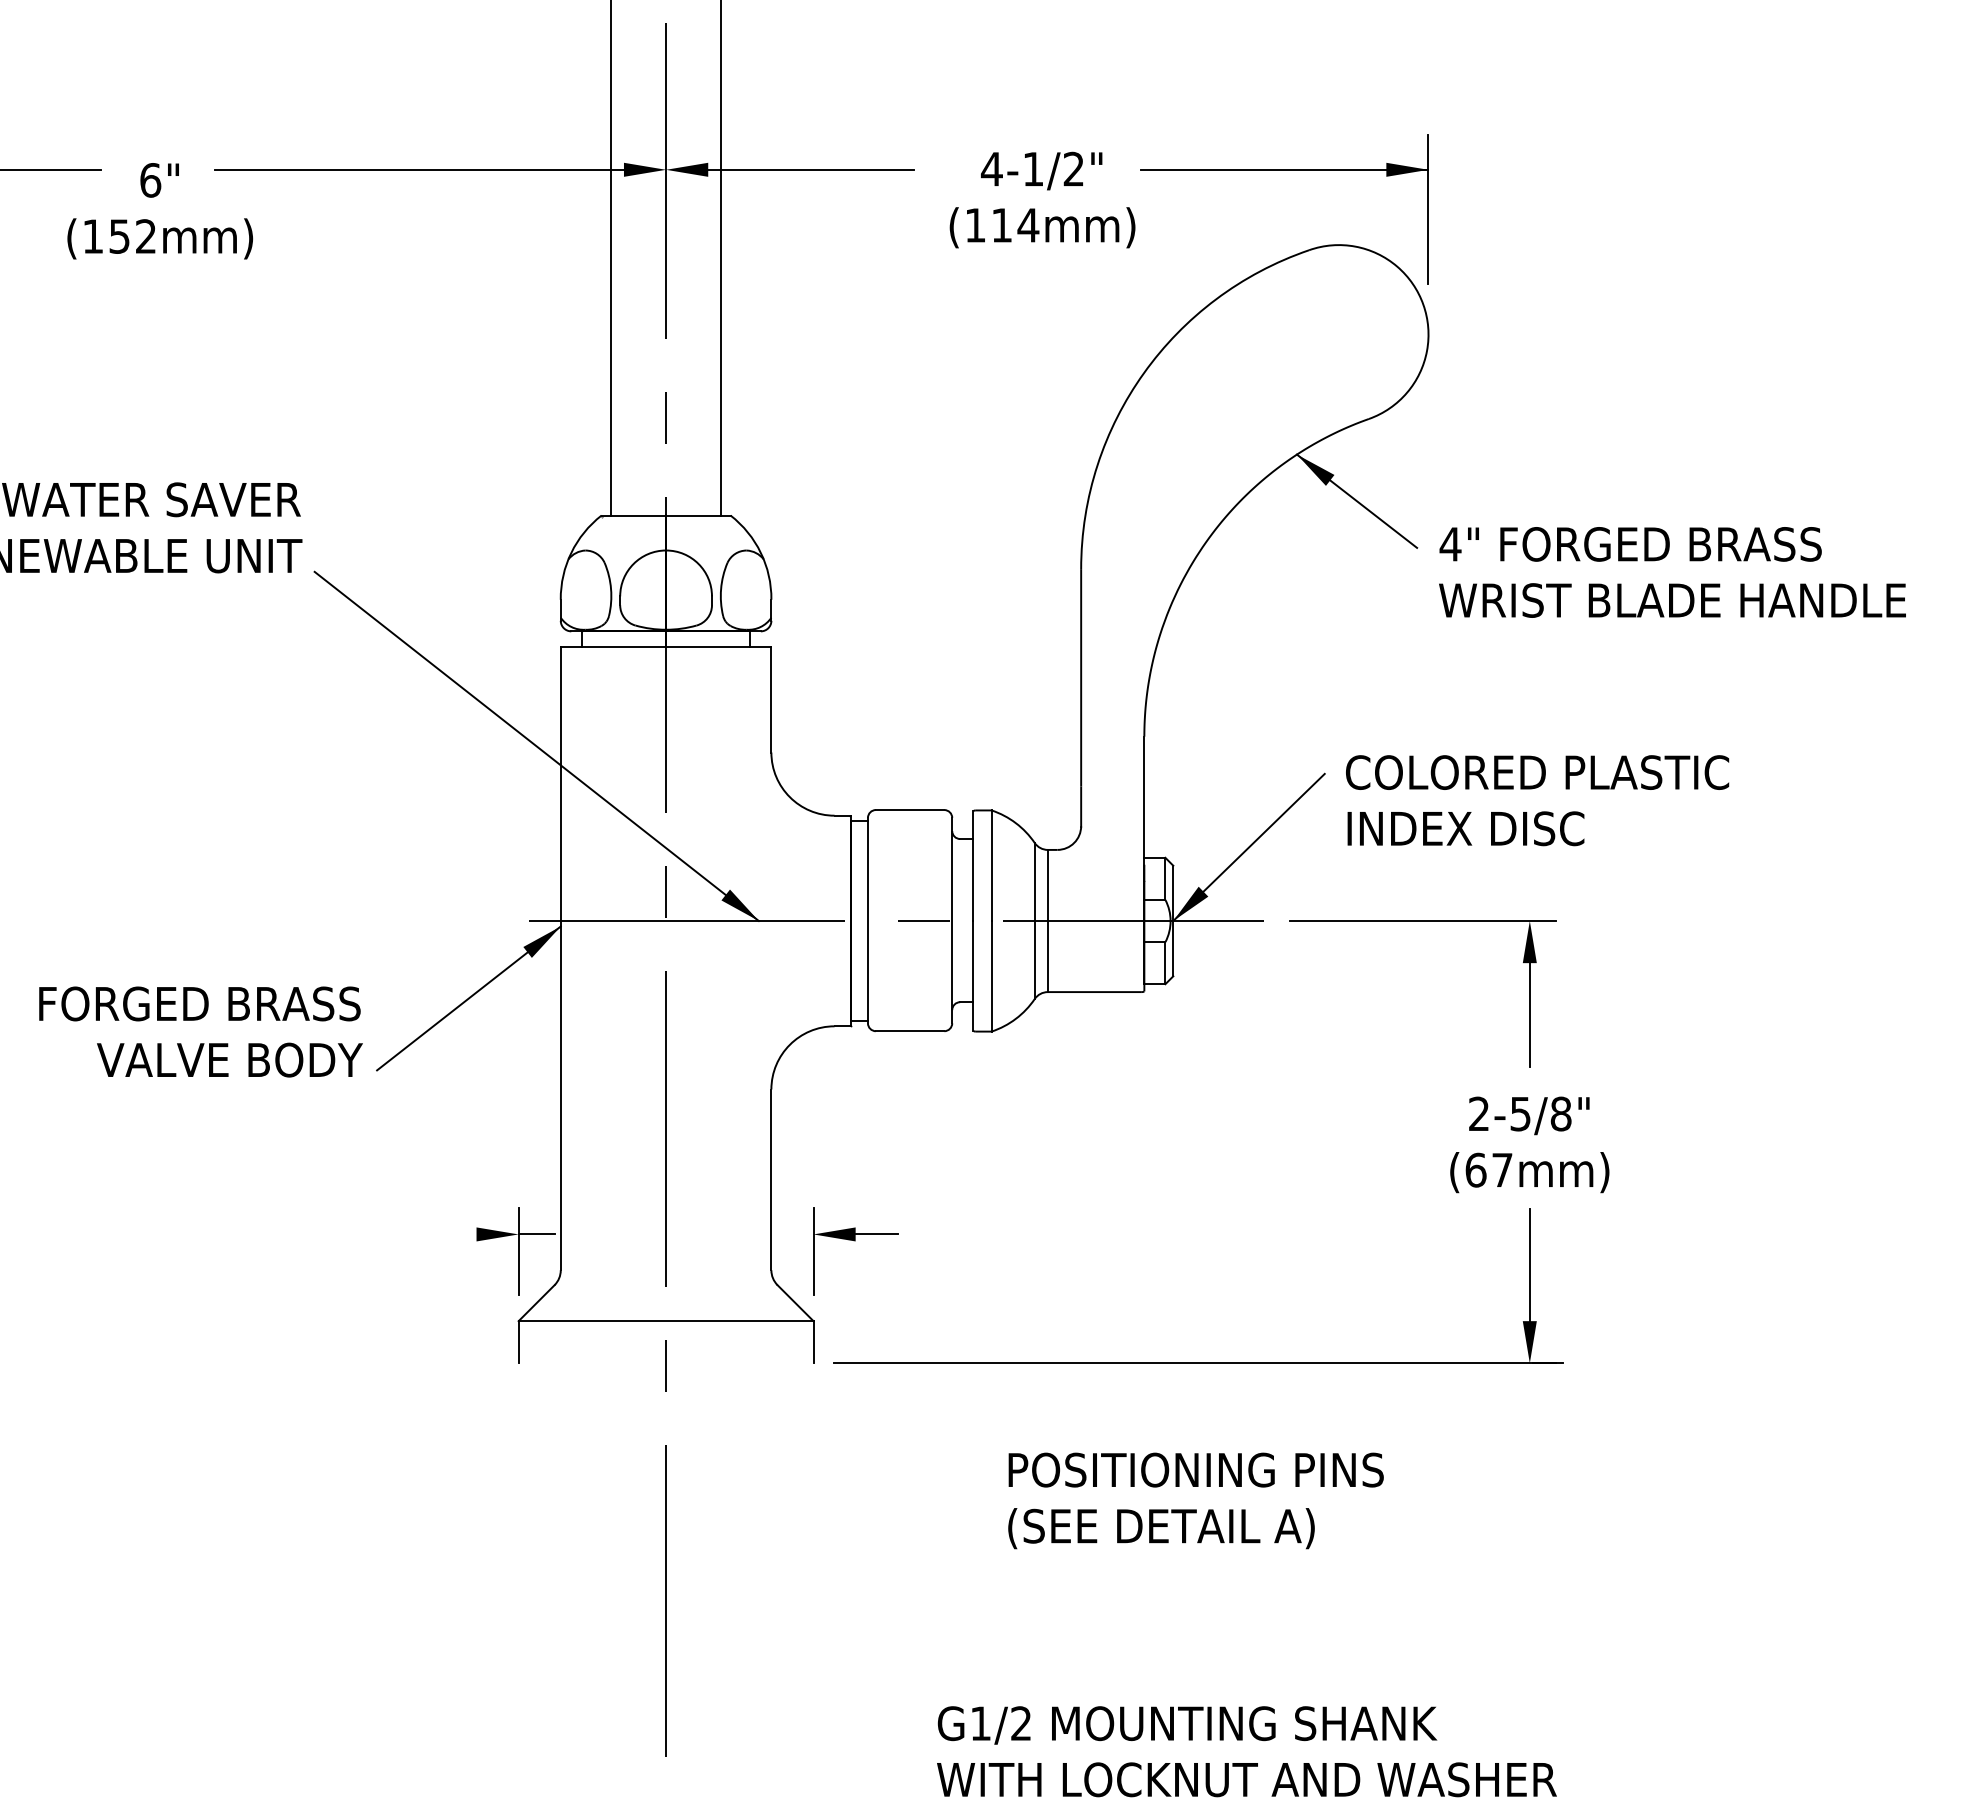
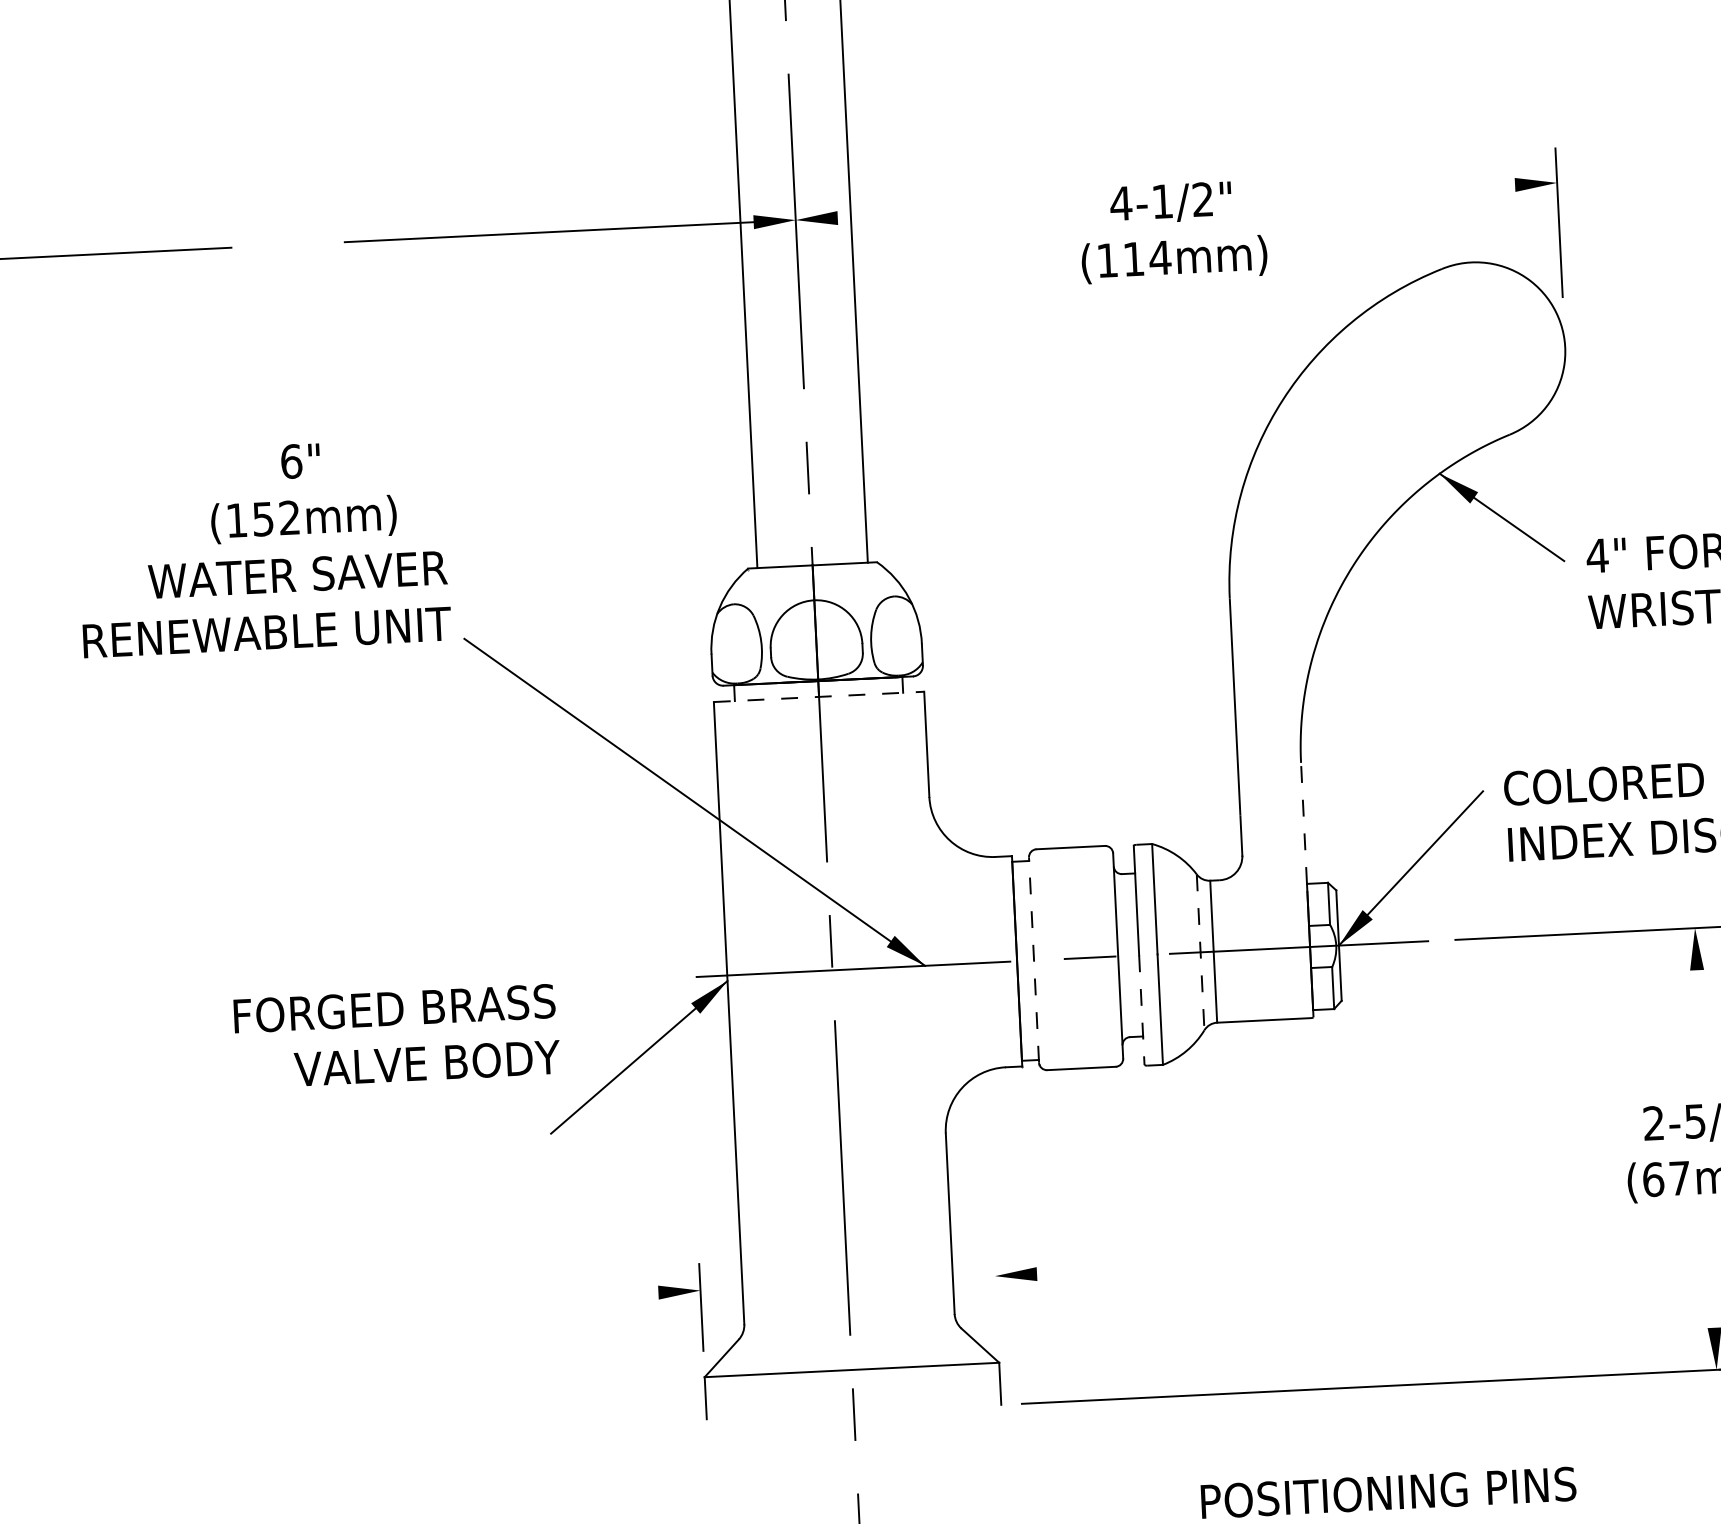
line: (811, 169) -> (940, 212), removed
line: (1284, 169) -> (1413, 189), removed
text: (159, 211) -> (301, 492), moved
line: (666, 647) -> (819, 697), solid -> dashed
line: (1144, 797) -> (1304, 823), solid -> dashed
line: (867, 920) -> (1033, 960), solid -> dashed
line: (1034, 921) -> (1200, 952), solid -> dashed
line: (973, 975) -> (1142, 1009), solid -> dashed
line: (1529, 1015) -> (1699, 1022), removed
text: (200, 1031) -> (396, 1036), moved
line: (536, 1234) -> (718, 1289), removed
line: (876, 1234) -> (1057, 1273), removed
line: (813, 1250) -> (995, 1292), removed
line: (1529, 1264) -> (1711, 1271), removed

